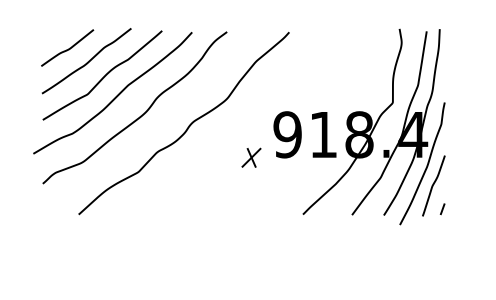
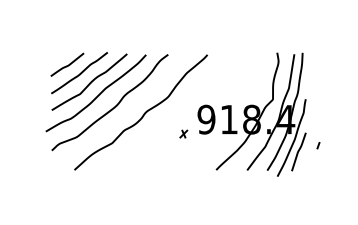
part: (251, 156) -> (183, 133), size x0.6
line: (442, 208) -> (318, 145), moved

